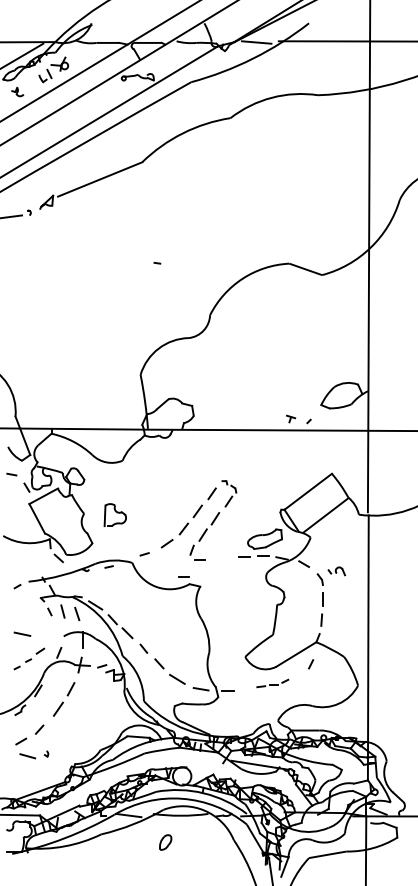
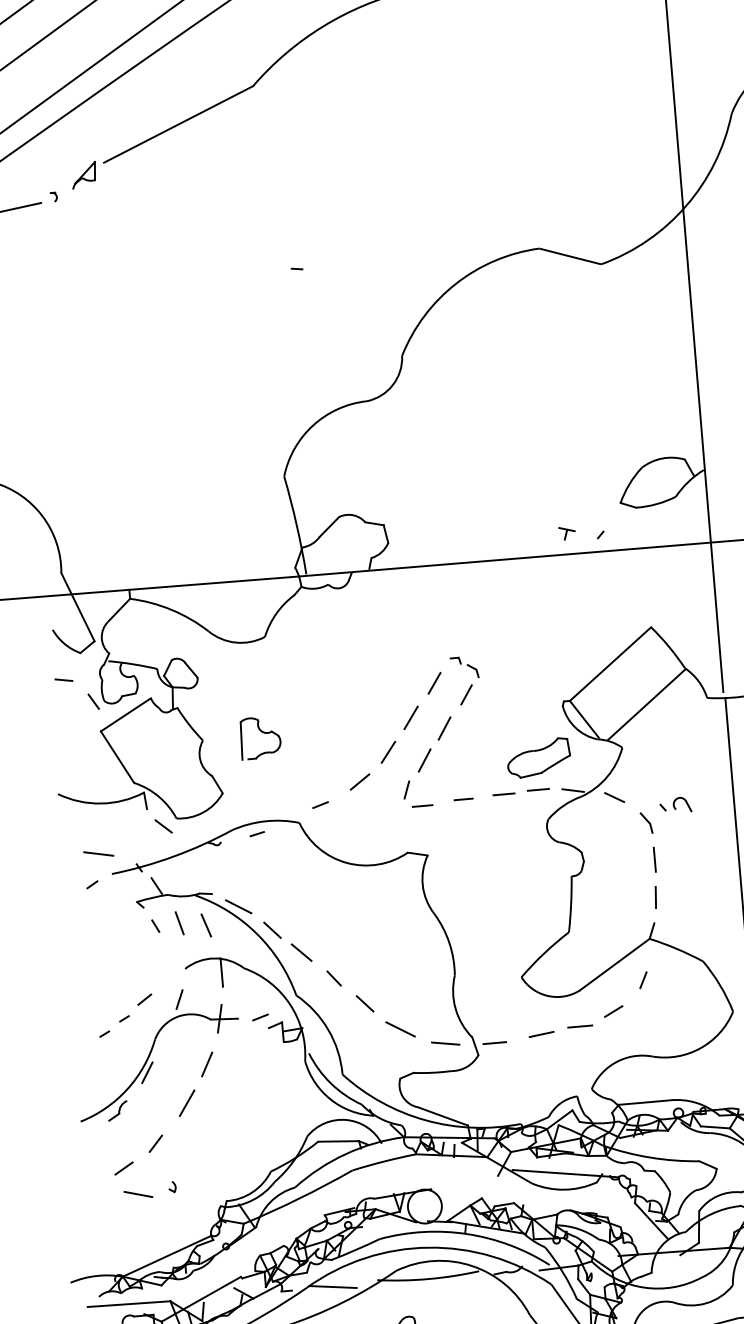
line: (183, 576) -> (461, 798), moved
line: (22, 633) -> (98, 852), moved
part: (272, 683) -> (575, 1021), size x1.67

